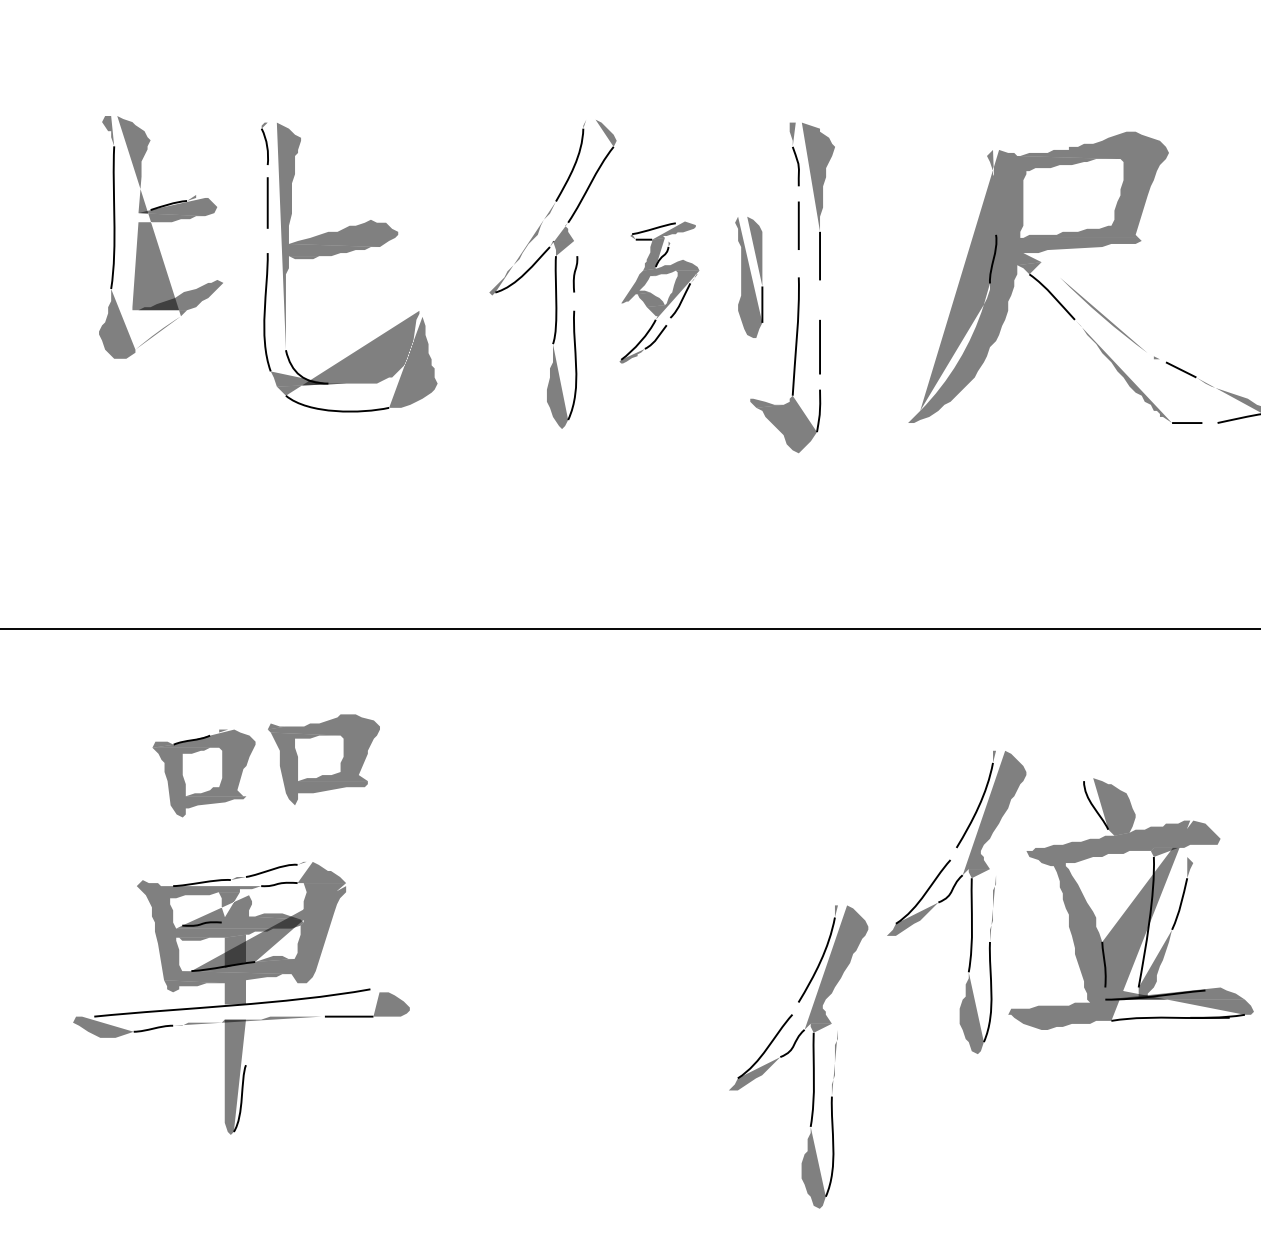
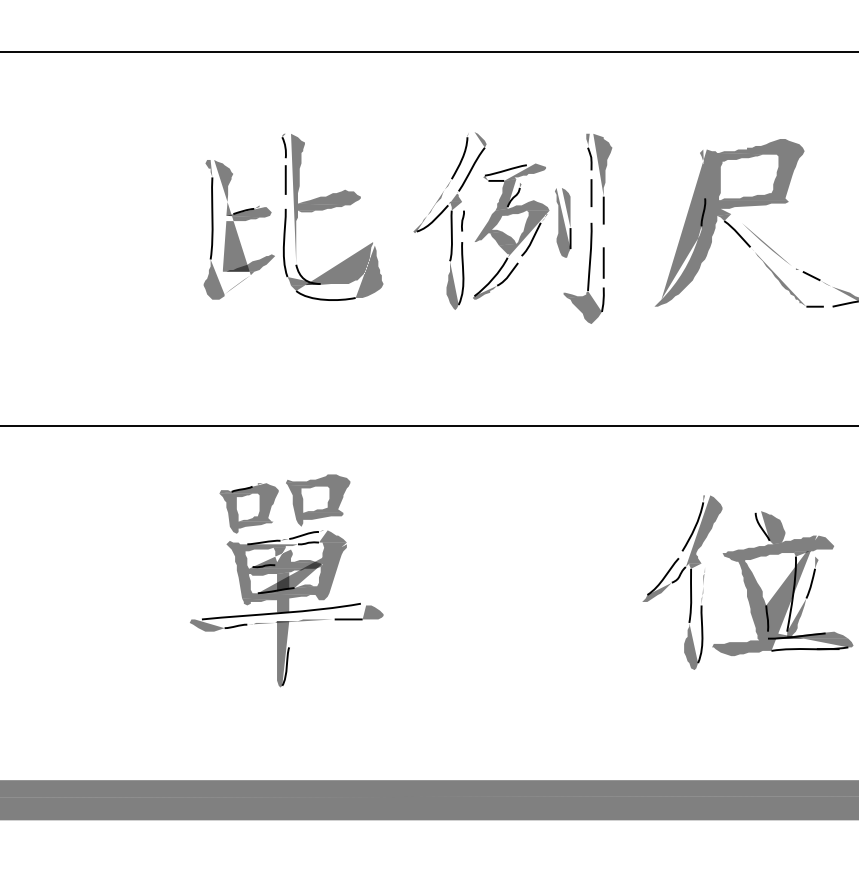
part: (159, 236) -> (238, 229), moved
part: (659, 292) -> (511, 231), size x1.67
part: (241, 997) -> (286, 608), moved
part: (798, 1056) -> (591, 671), removed

